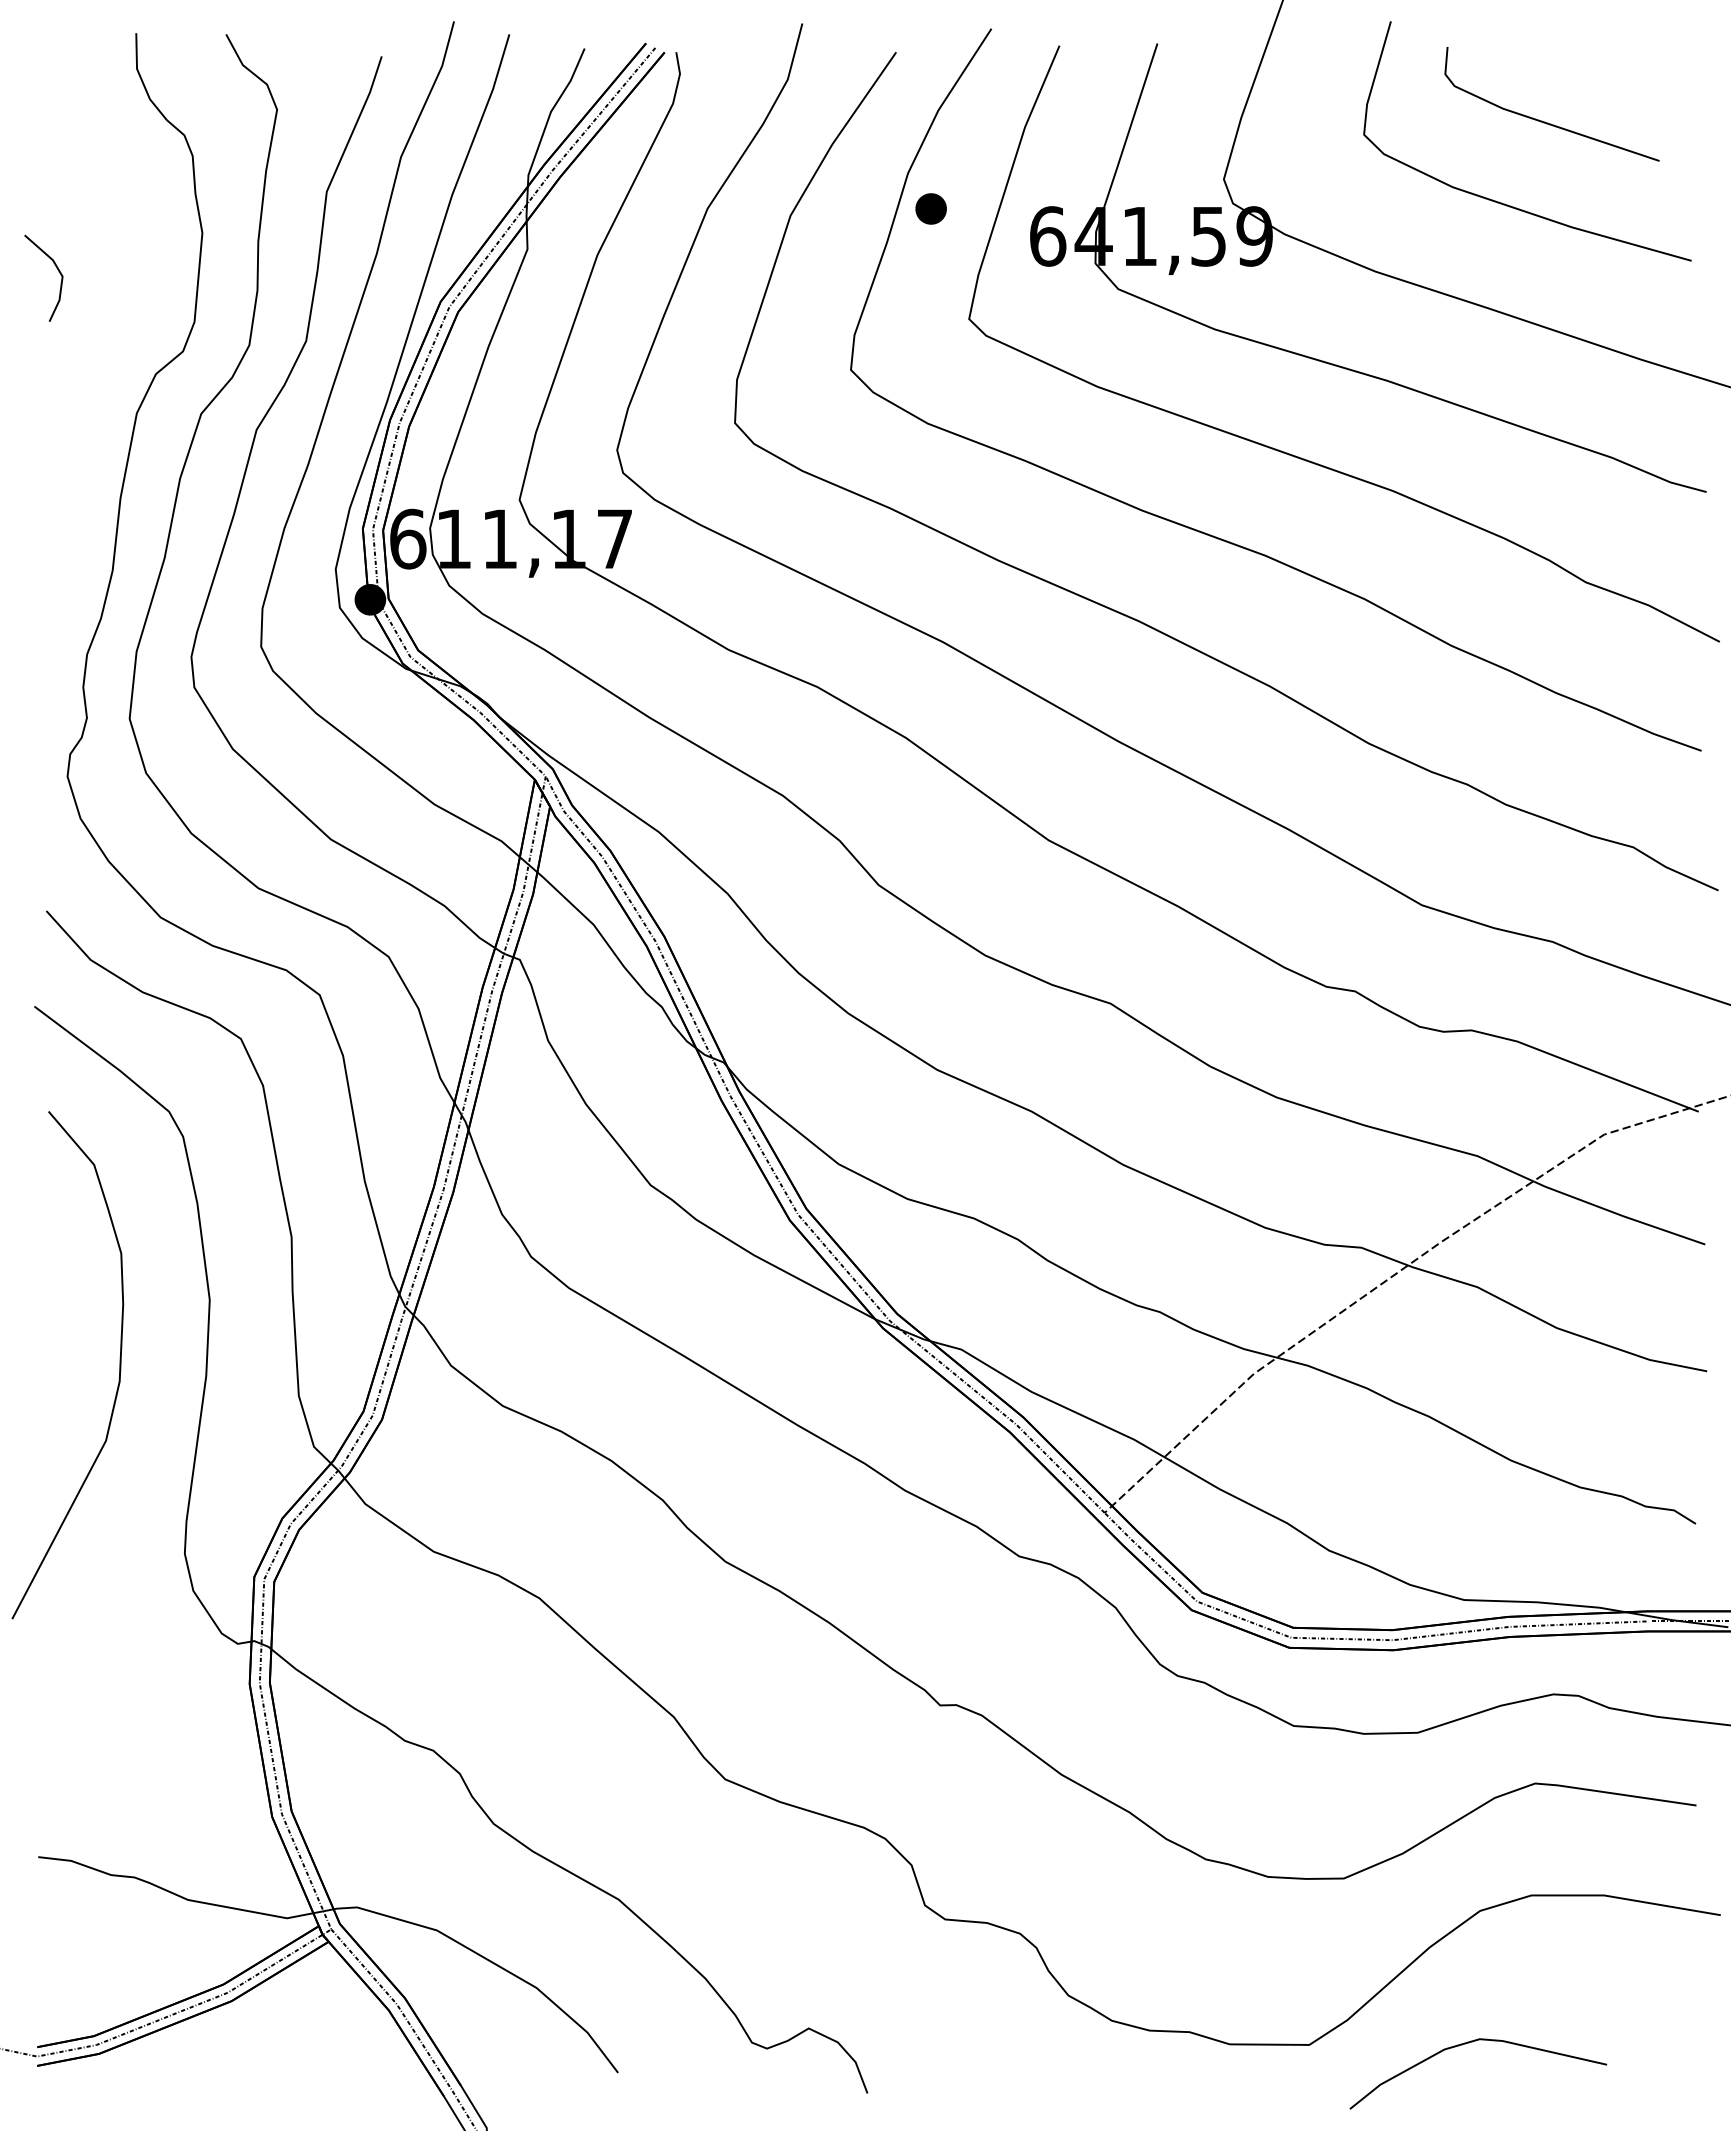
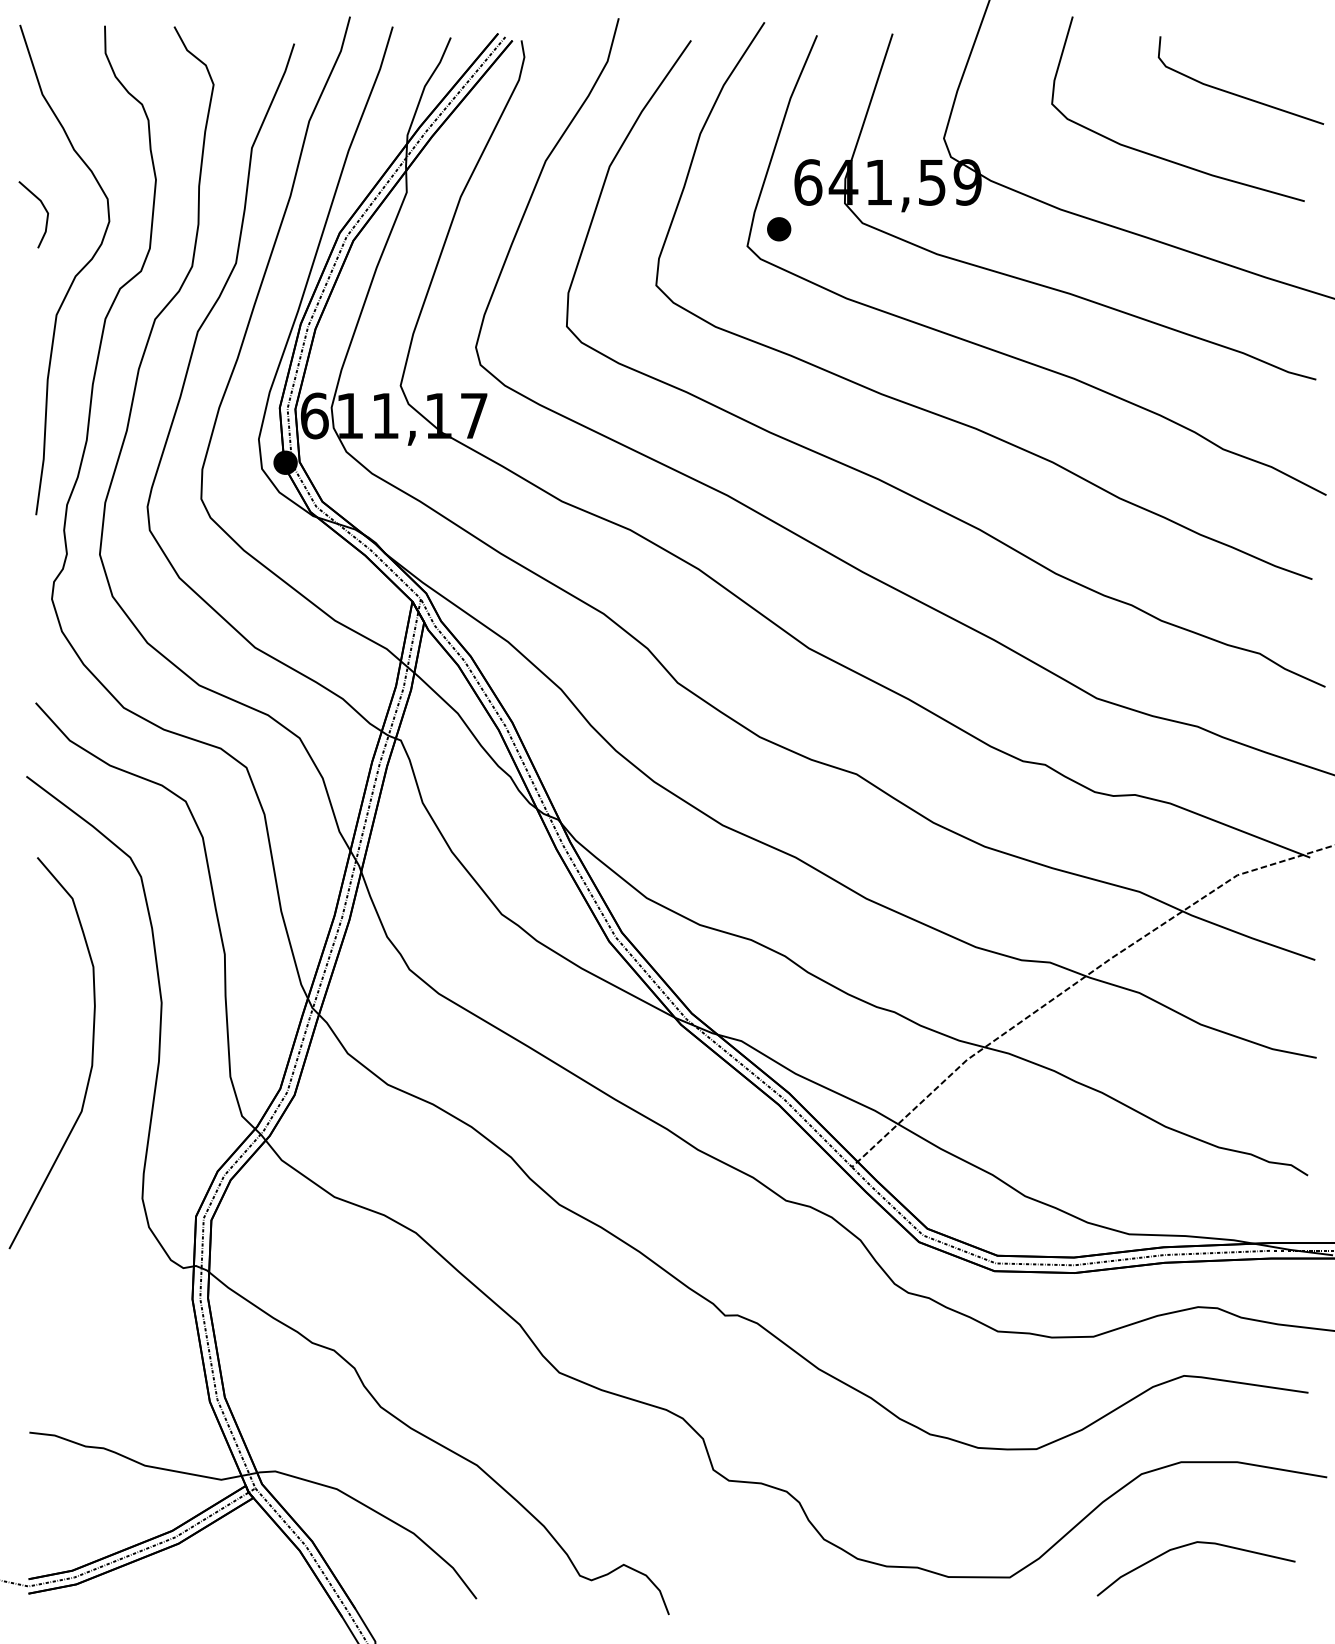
part: (1544, 121) -> (1235, 93), moved
part: (931, 209) -> (779, 229), moved
curve: (96, 358) -> (74, 276), added
curve: (1469, 2043) -> (1189, 1545), moved

